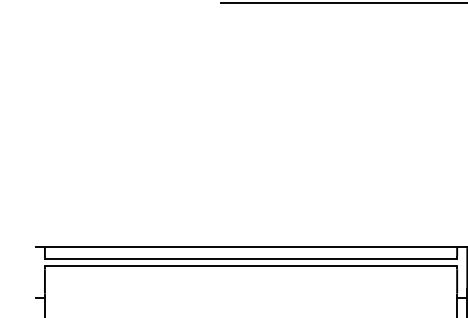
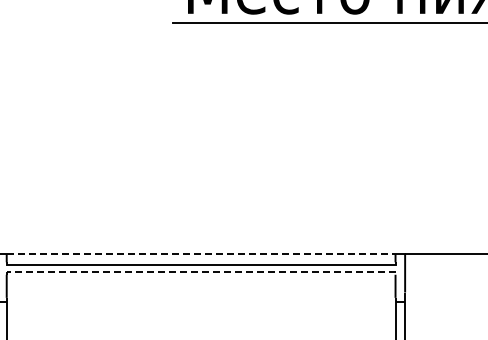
line: (251, 246) -> (201, 253), solid -> dashed
line: (251, 265) -> (201, 271), solid -> dashed

